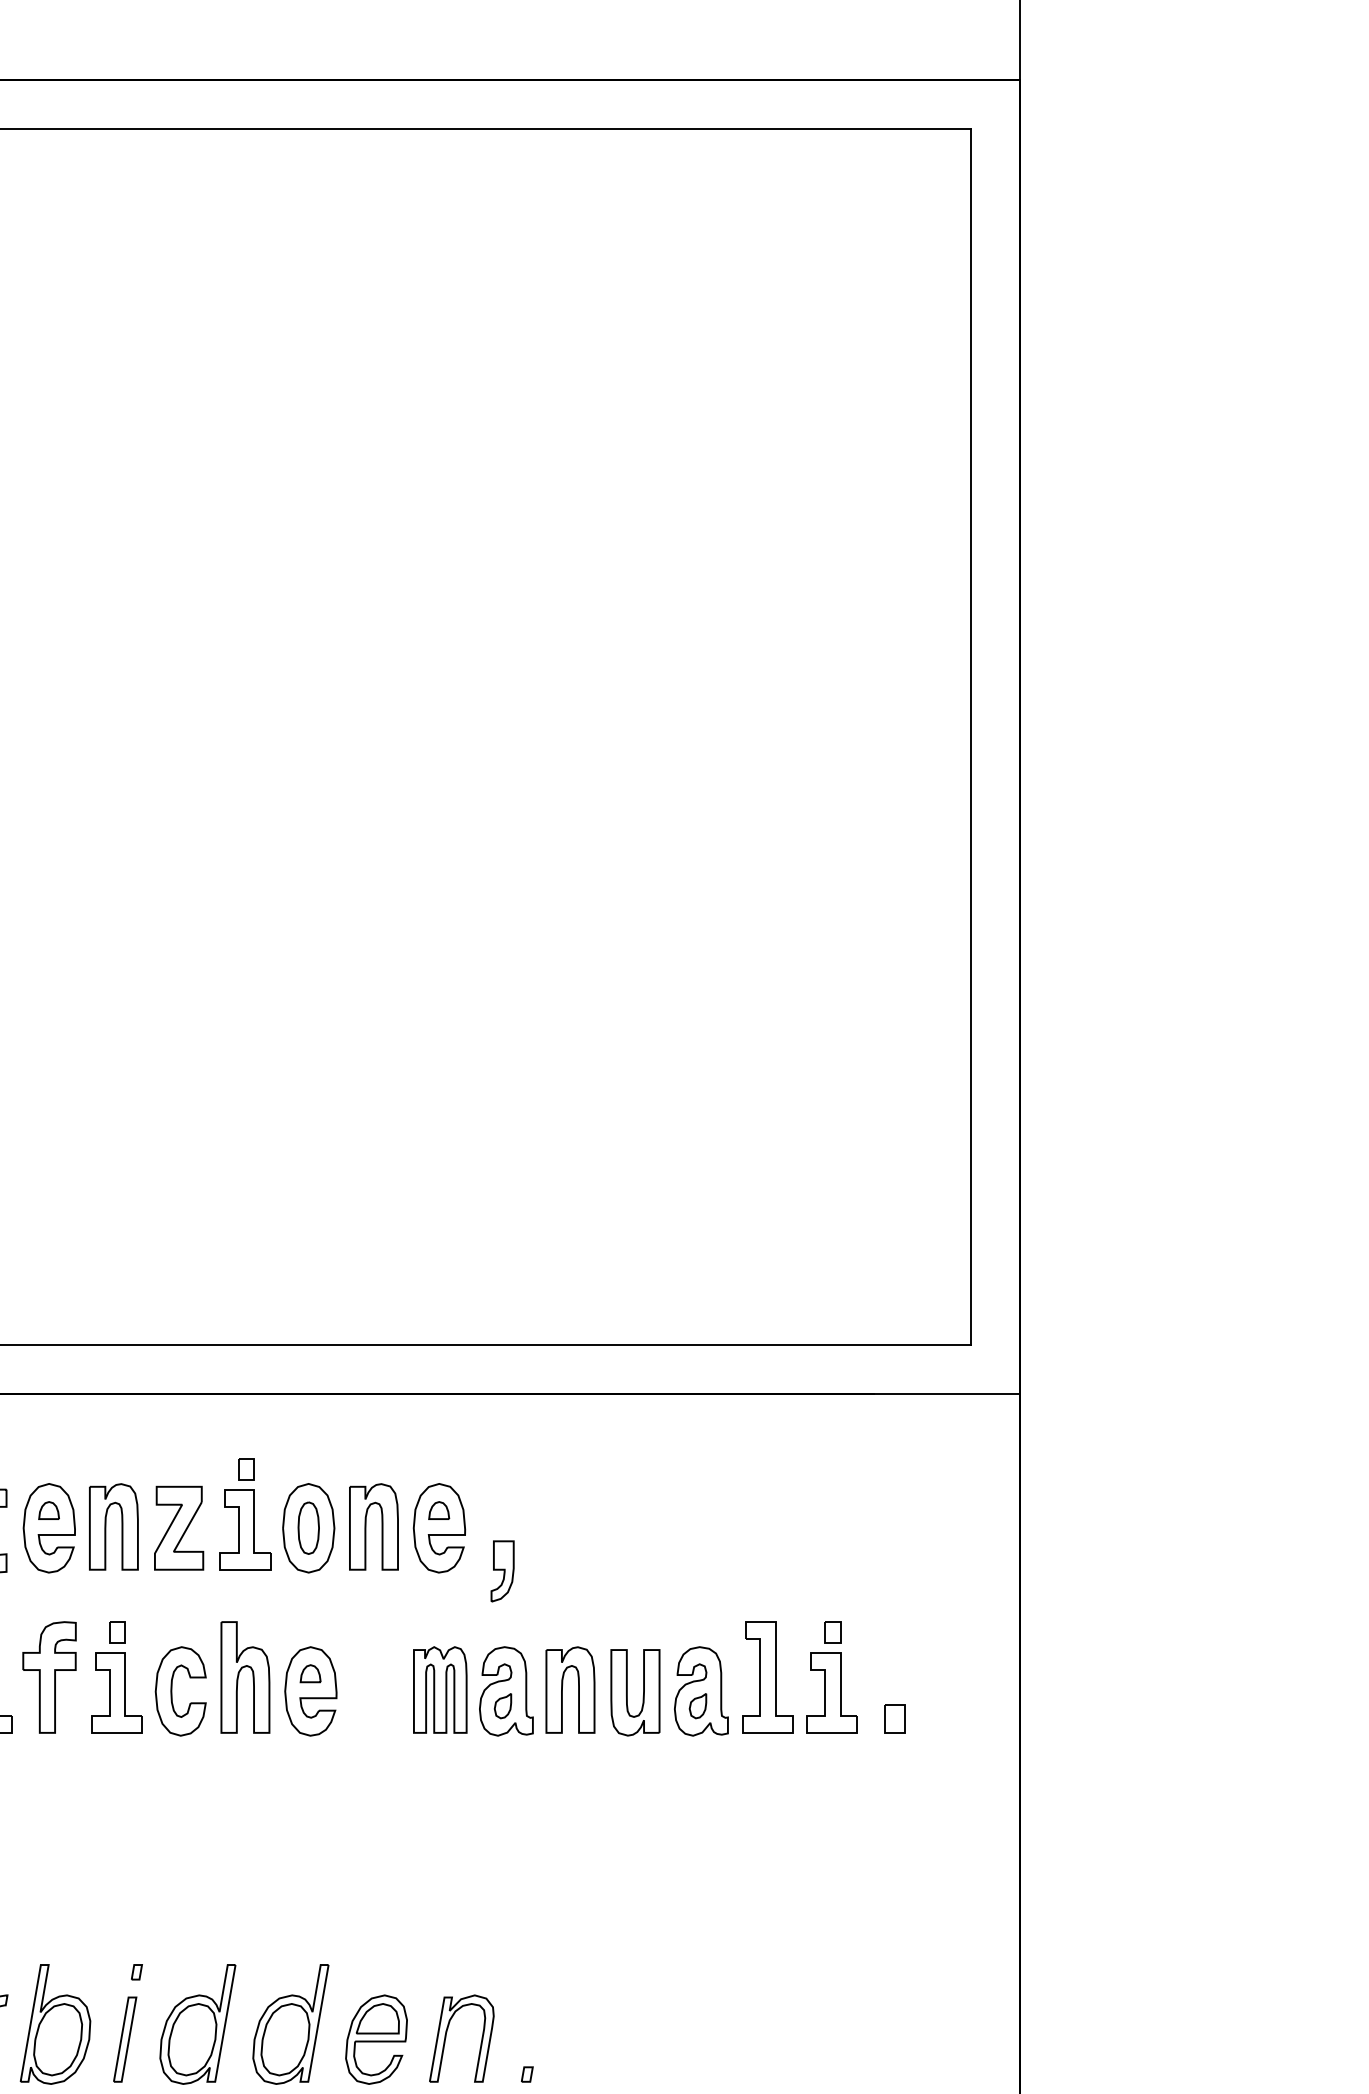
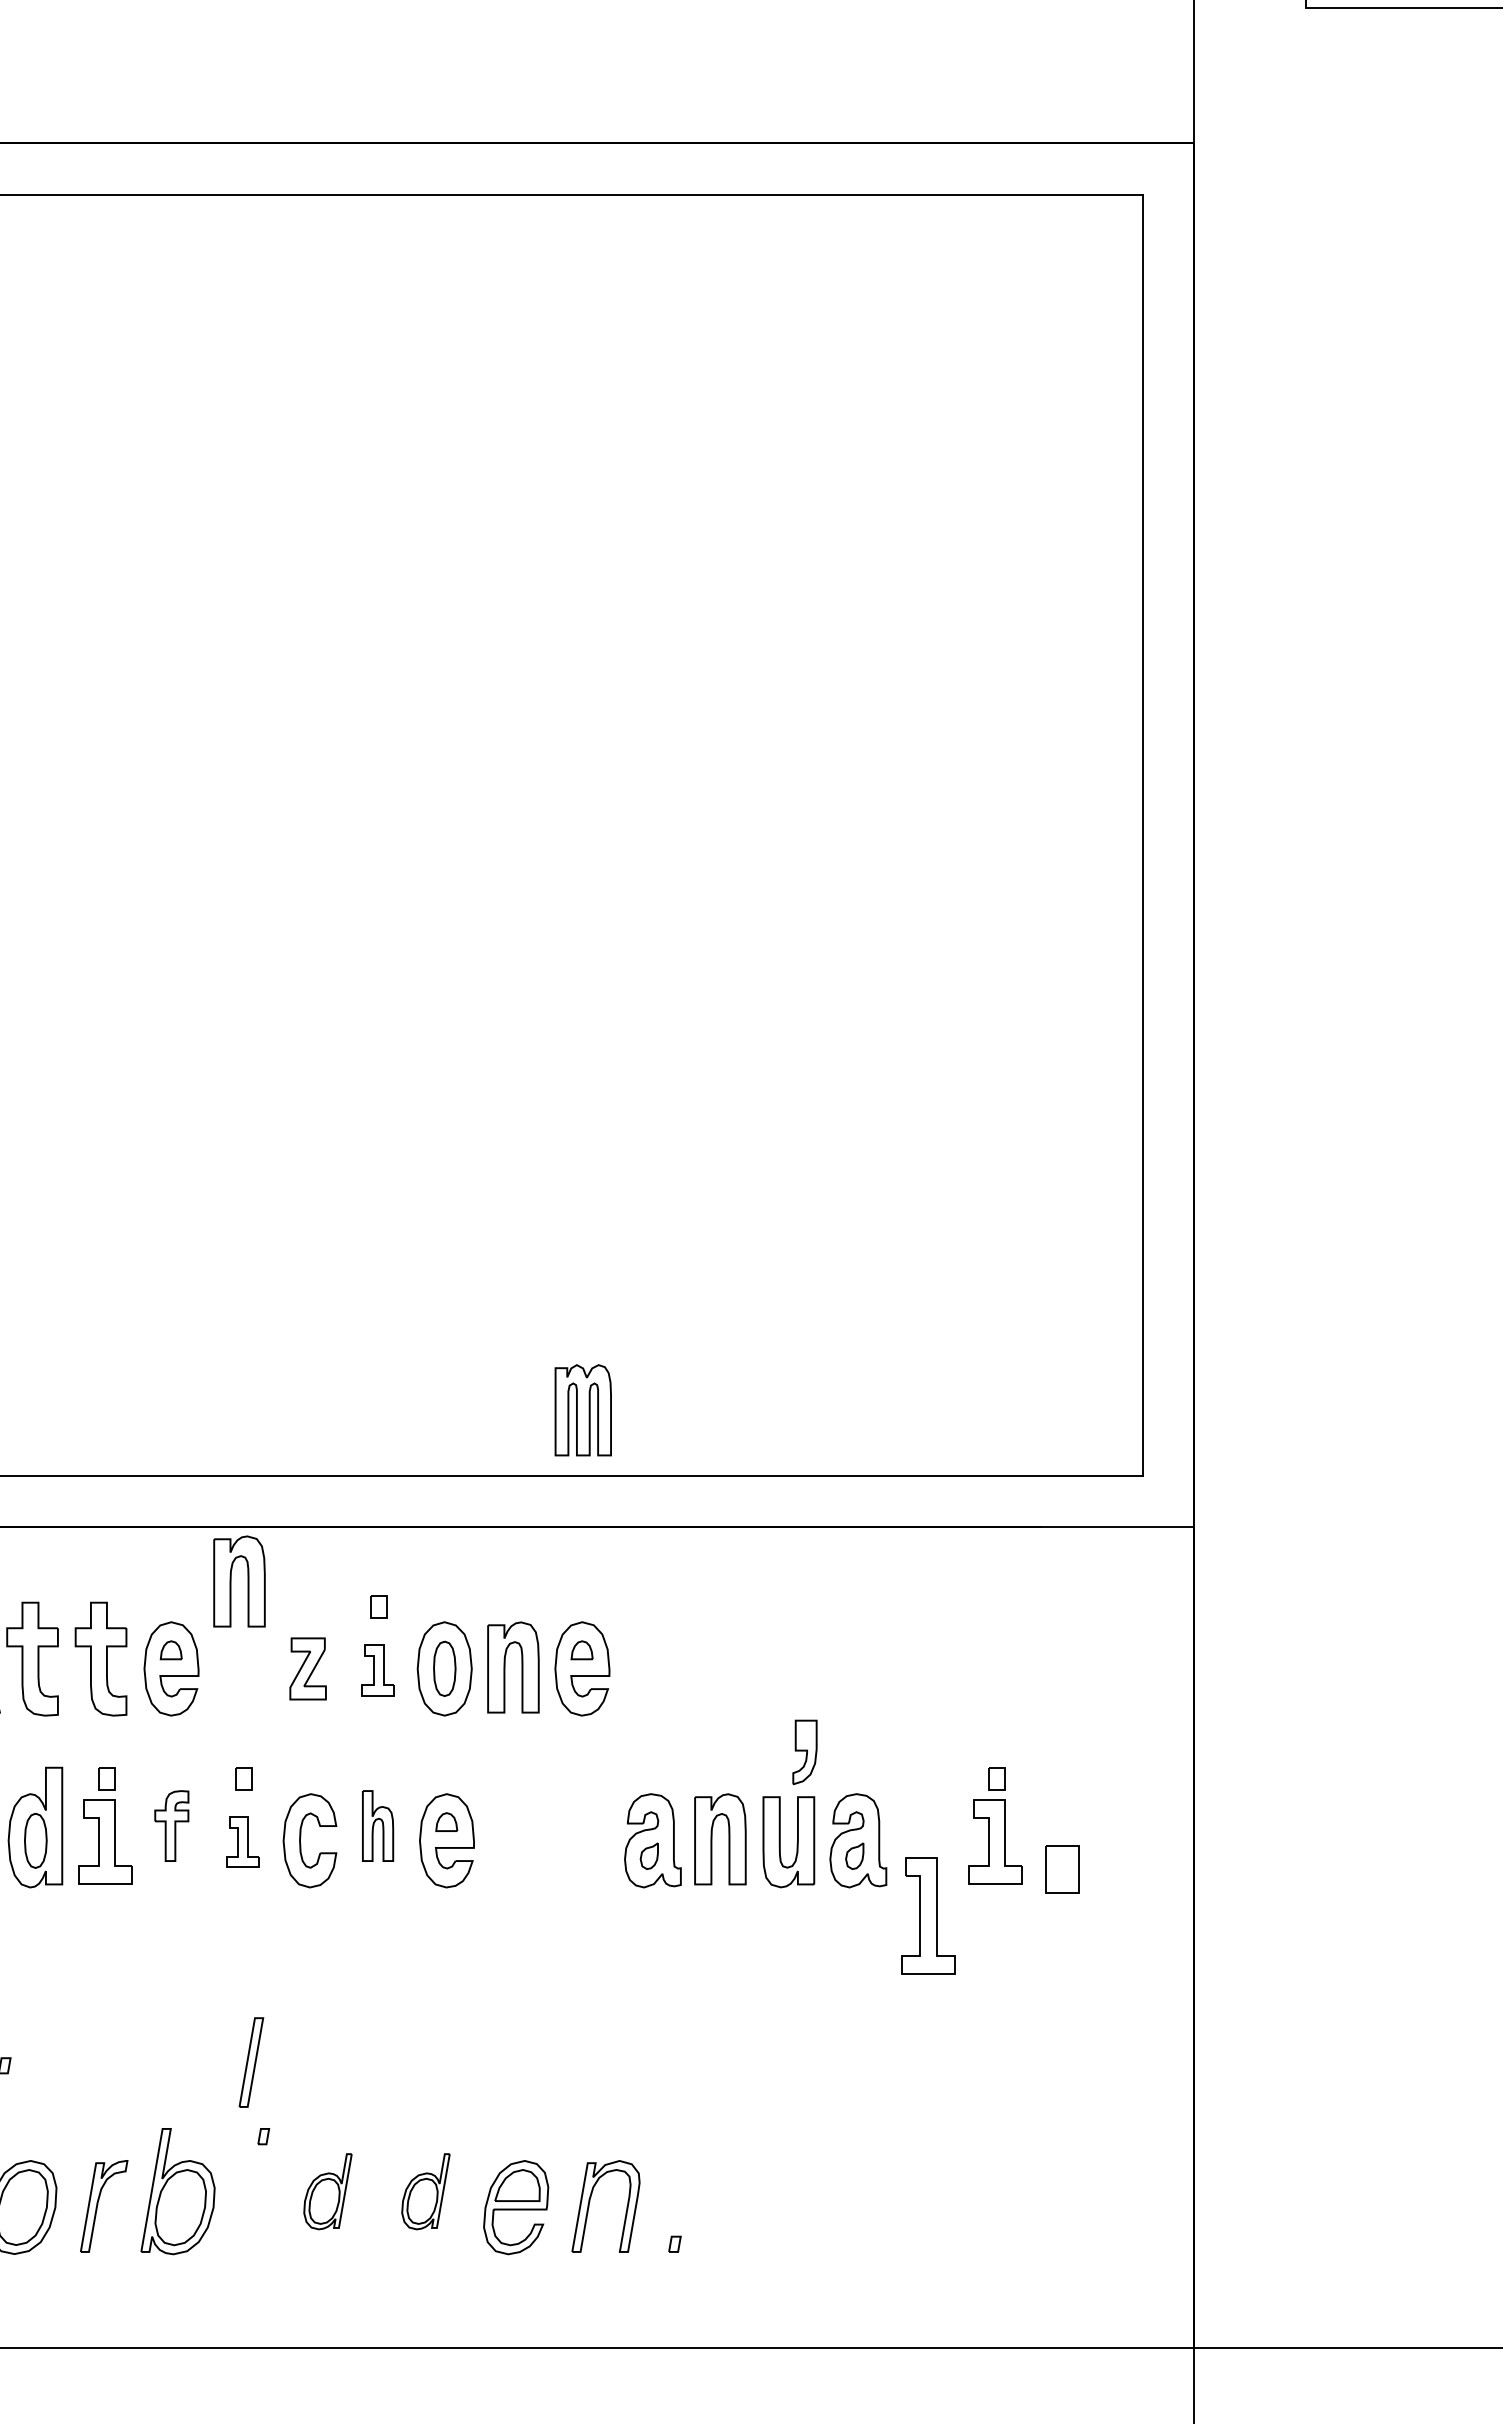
part: (106, 1526) -> (231, 1581), moved
part: (178, 1527) -> (307, 1668), size x0.7
part: (245, 1529) -> (378, 1670), size x0.6
part: (502, 1570) -> (804, 1751), moved
part: (49, 1676) -> (171, 1825), size x0.6
part: (244, 1676) -> (377, 1825), size x0.6
part: (768, 1676) -> (928, 1915), moved
part: (439, 1690) -> (582, 1410), moved
part: (116, 1692) -> (242, 1841), size x0.6
part: (895, 1718) -> (1062, 1869), size x1.6
part: (197, 2024) -> (327, 2191), size x0.6
part: (290, 2024) -> (425, 2191), size x0.6
part: (125, 2039) -> (251, 2062), moved

